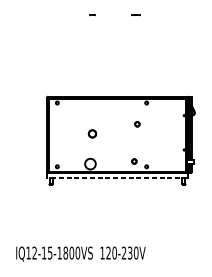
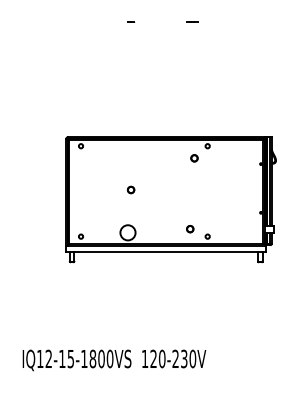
part: (137, 124) -> (194, 158), moved
part: (92, 133) -> (131, 189), size x0.62
line: (117, 178) -> (166, 252), dashed -> solid

